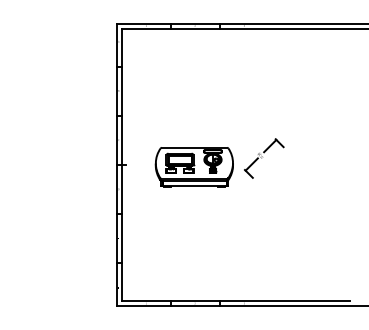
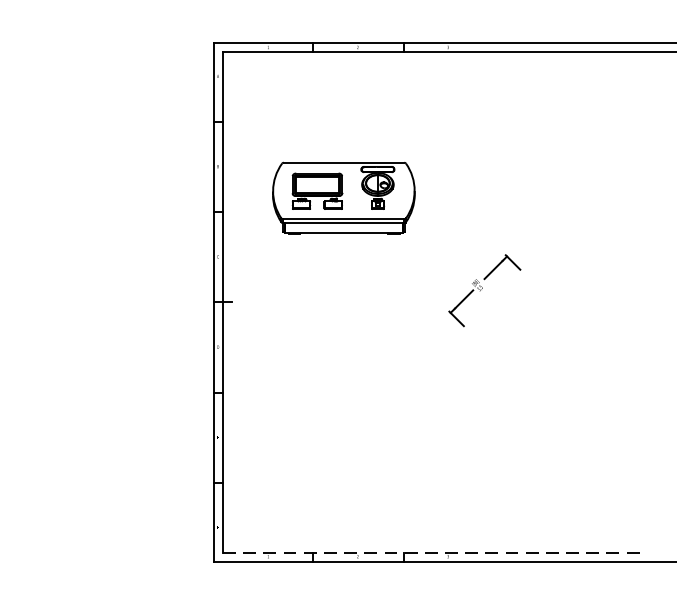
part: (193, 167) -> (342, 198), moved
line: (235, 301) -> (432, 552), solid -> dashed

